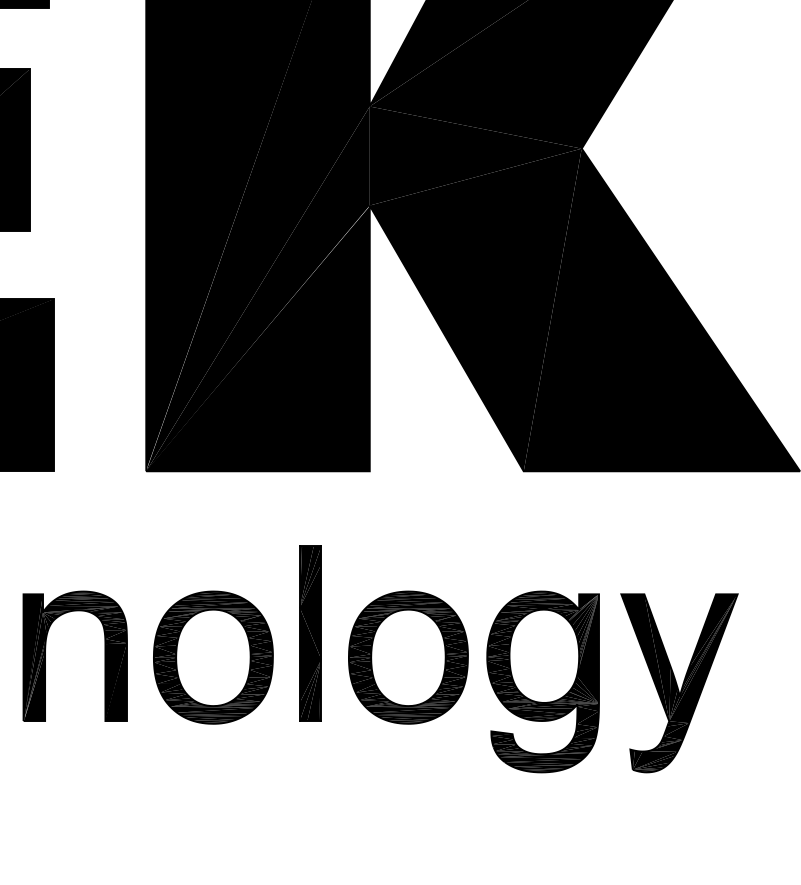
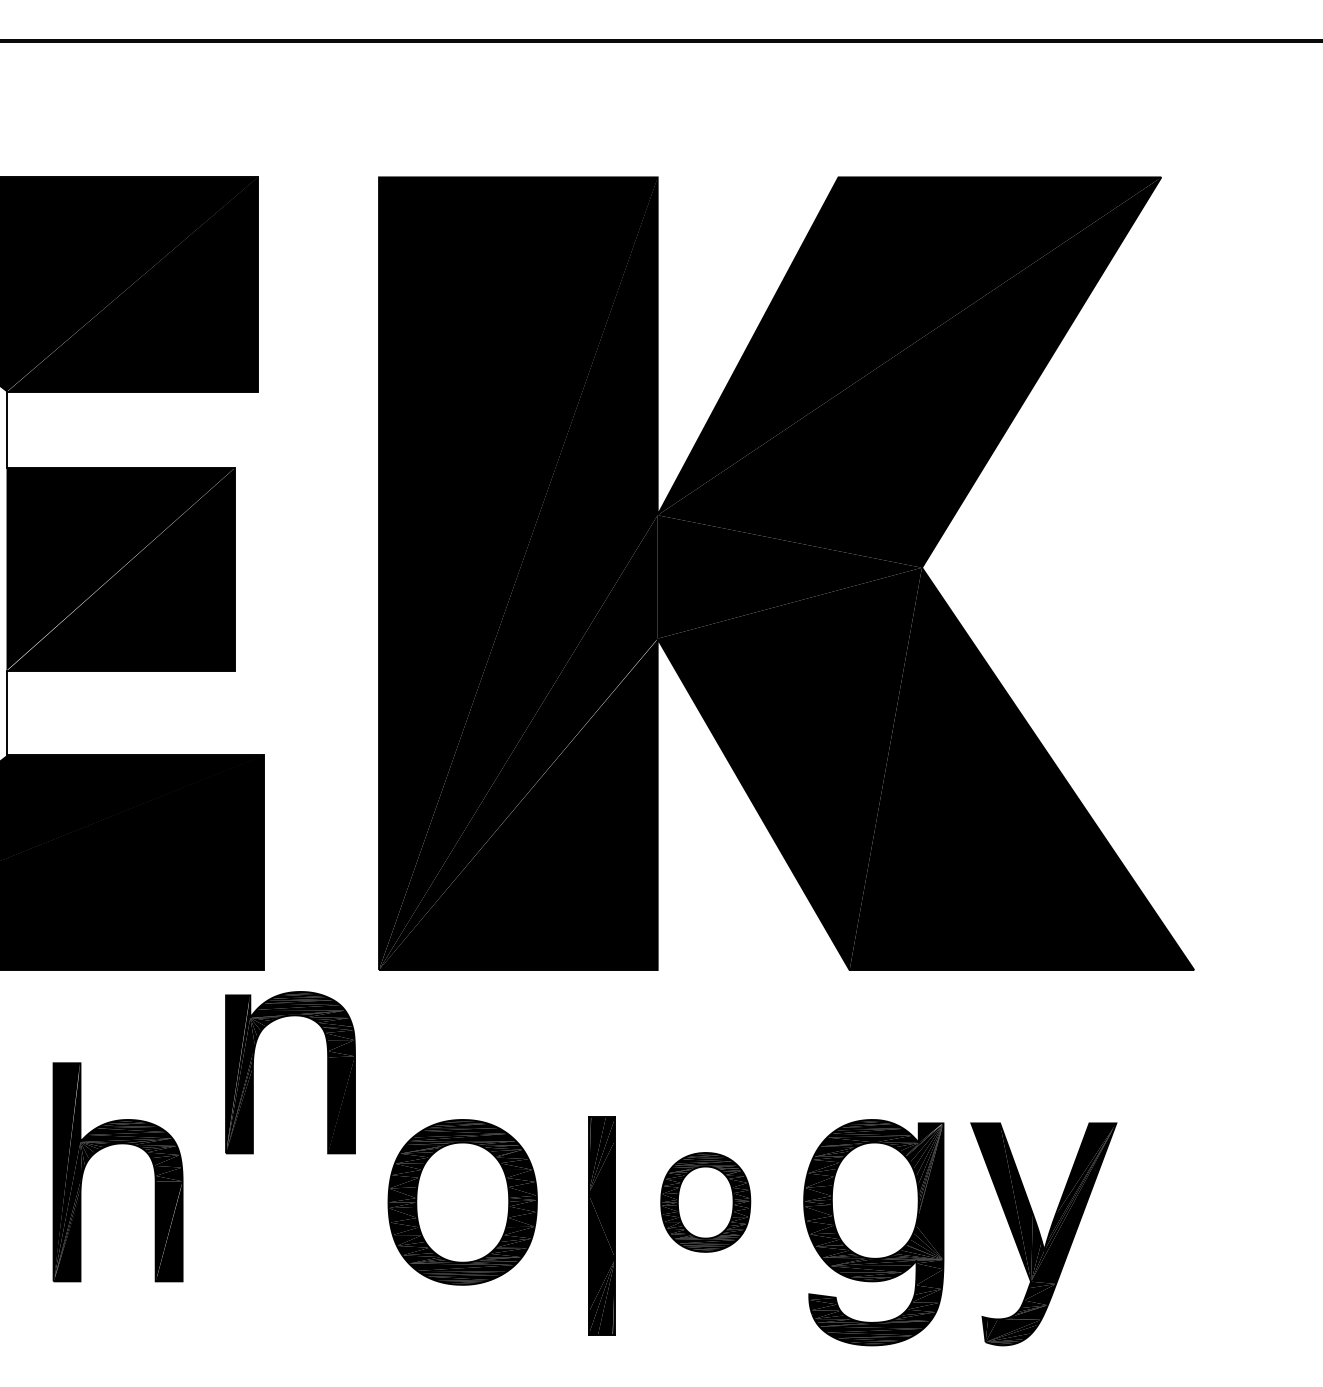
part: (310, 632) -> (601, 1225), moved
part: (45, 656) -> (253, 1072), moved
part: (408, 657) -> (705, 1202), size x0.6

